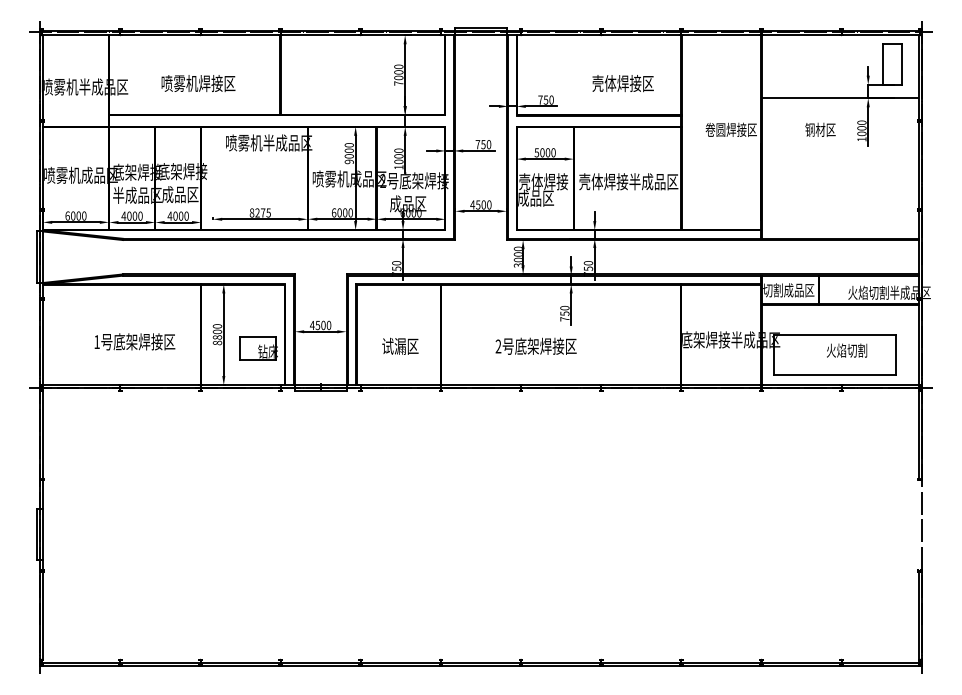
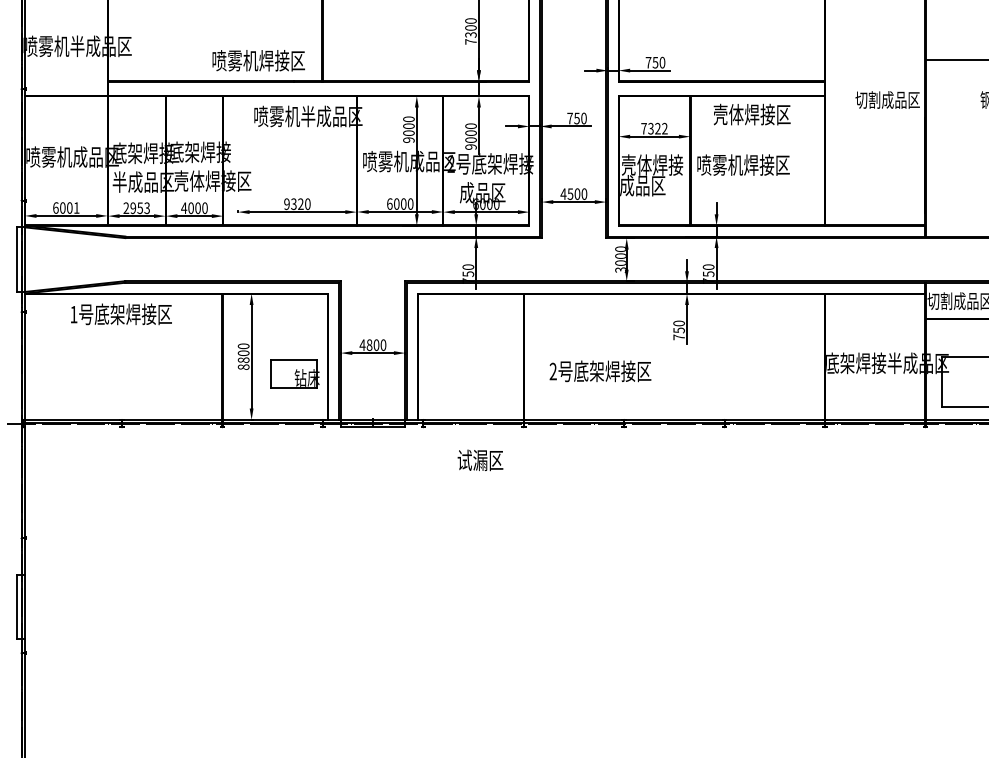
text: (398, 77) -> (470, 34), 7000 -> 7300
text: (198, 83) -> (258, 60), moved
text: (622, 83) -> (751, 114), moved
text: (725, 129) -> (880, 99), 卷圆焊接区 -> 切割成品区
text: (544, 152) -> (653, 128), 5000 -> 7322
text: (398, 167) -> (470, 147), 1000 -> 9000
text: (628, 181) -> (758, 164), 壳体焊接半成品区 -> 喷雾机焊接区
text: (192, 194) -> (212, 181), 成品区 -> 壳体焊接区
text: (259, 212) -> (296, 203), 8275 -> 9320
text: (84, 215) -> (76, 207), 6000 -> 6001
text: (131, 215) -> (135, 207), 4000 -> 2953
text: (317, 325) -> (369, 345), 4500 -> 4800
text: (134, 341) -> (120, 313), moved
text: (400, 345) -> (480, 459), moved
text: (535, 345) -> (599, 370), moved

